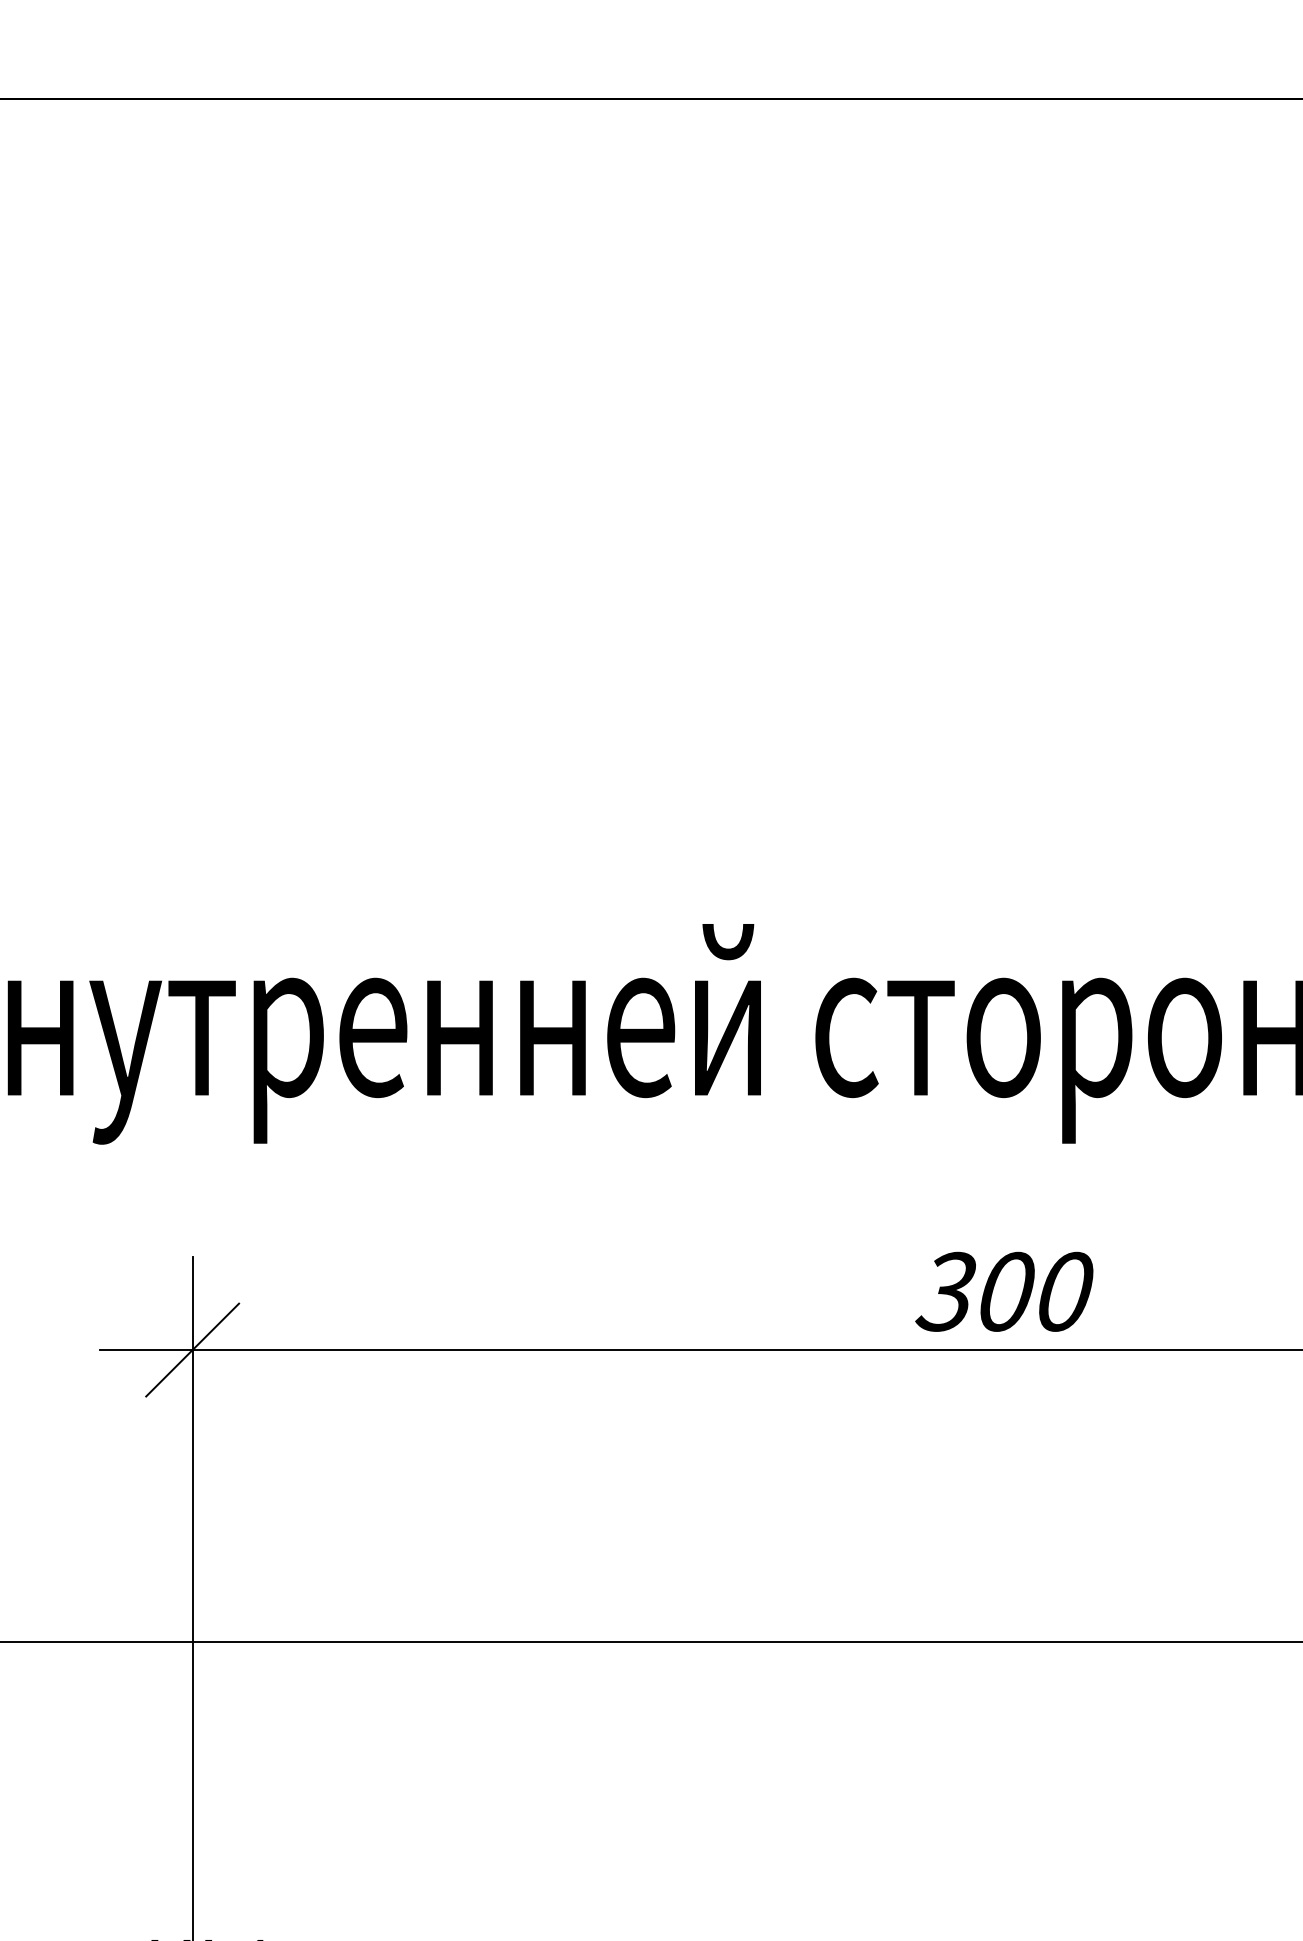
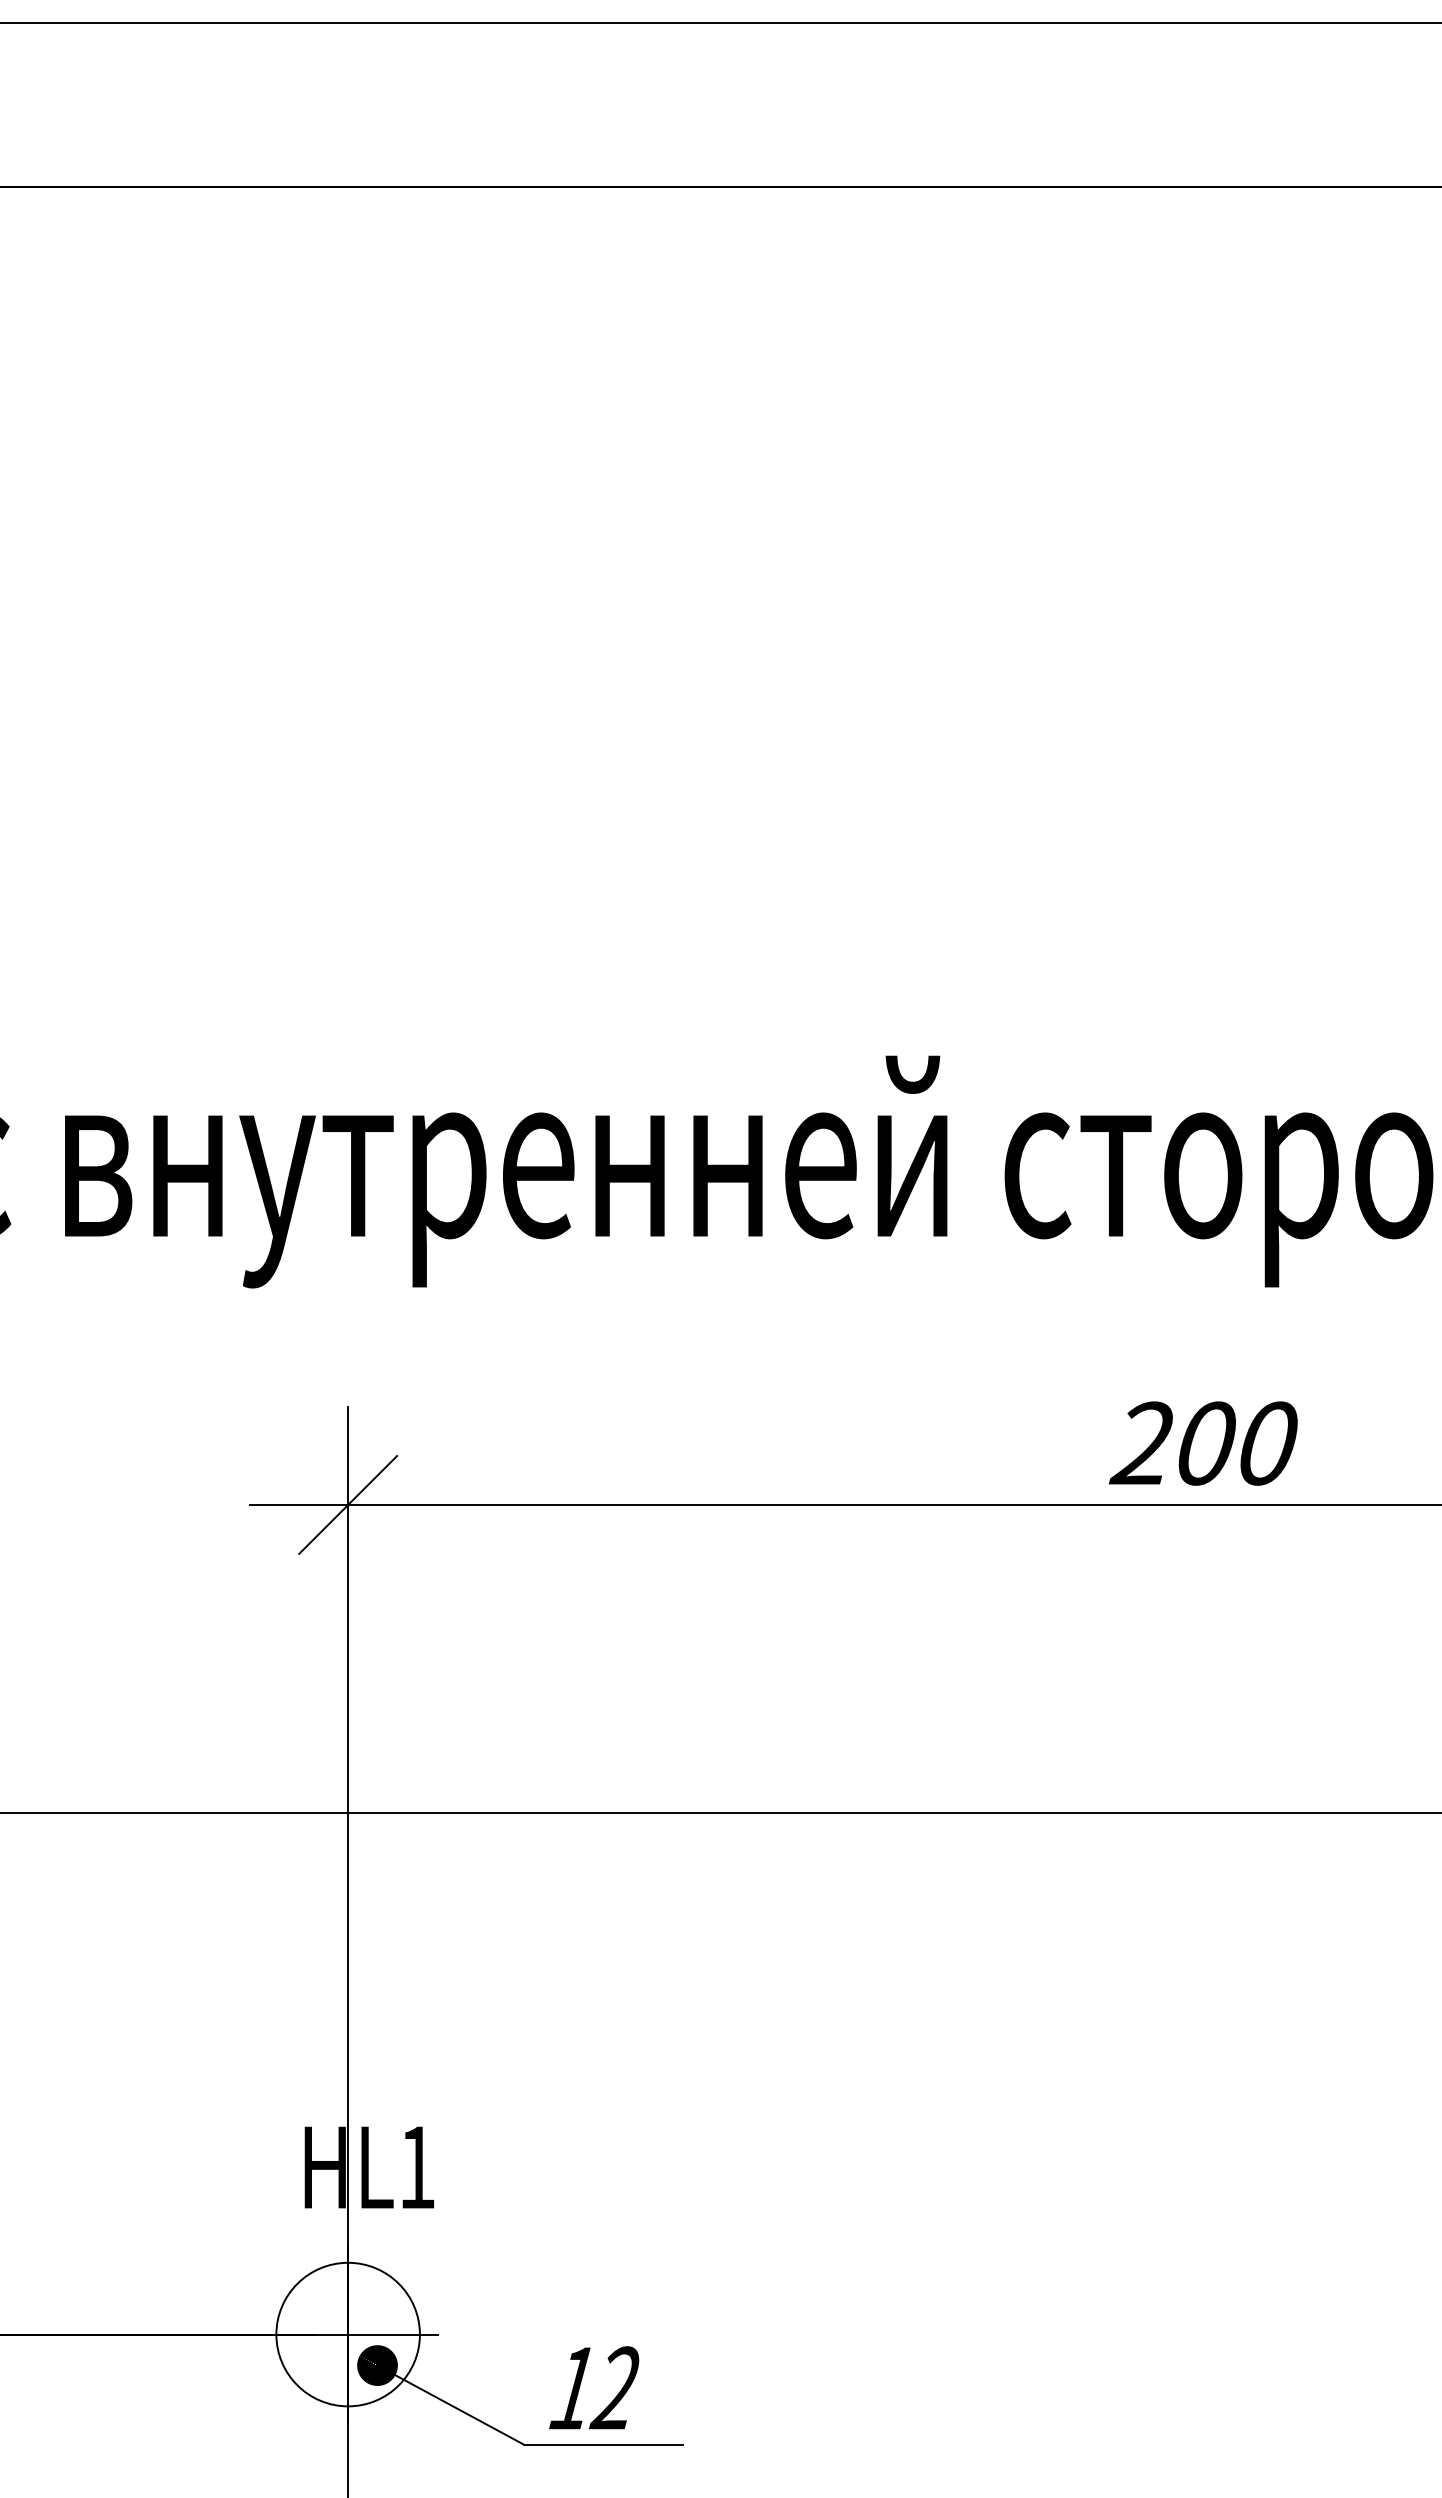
text: (944, 1291) -> (1140, 1443), 300 -> 200

